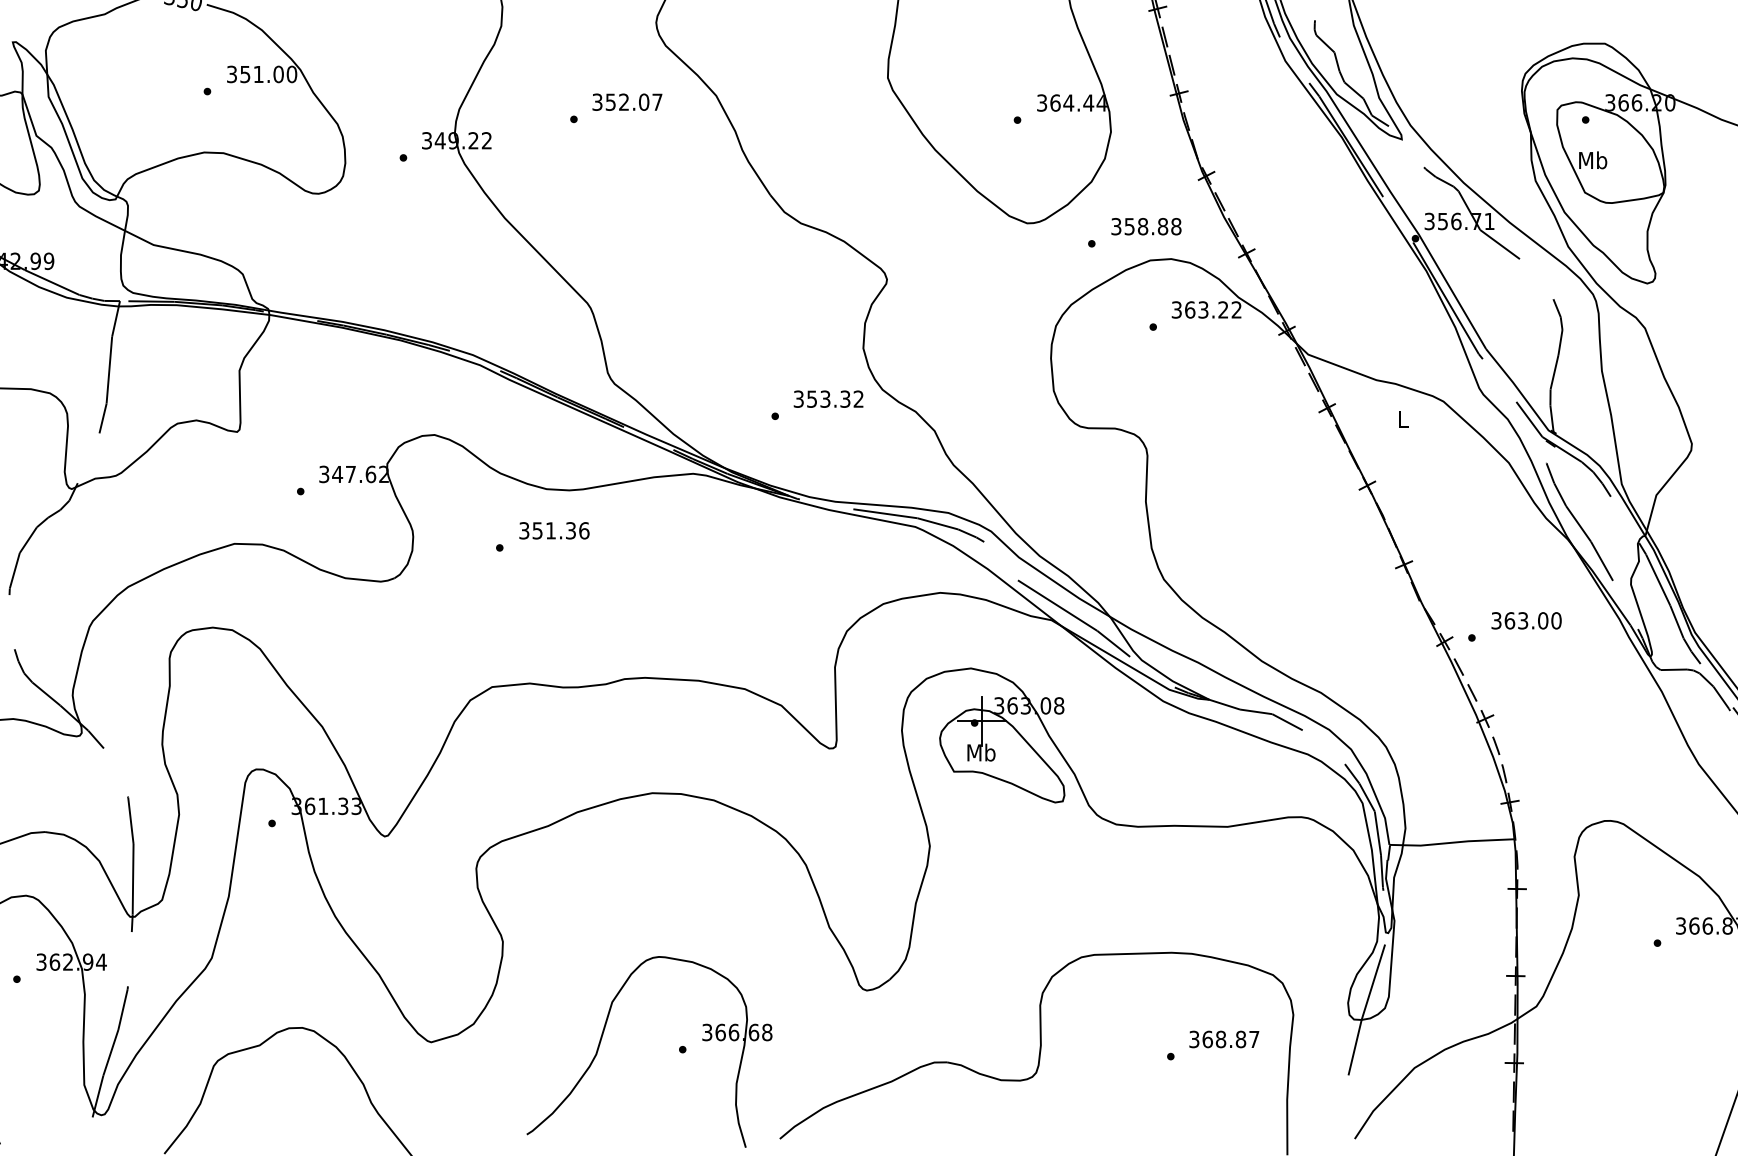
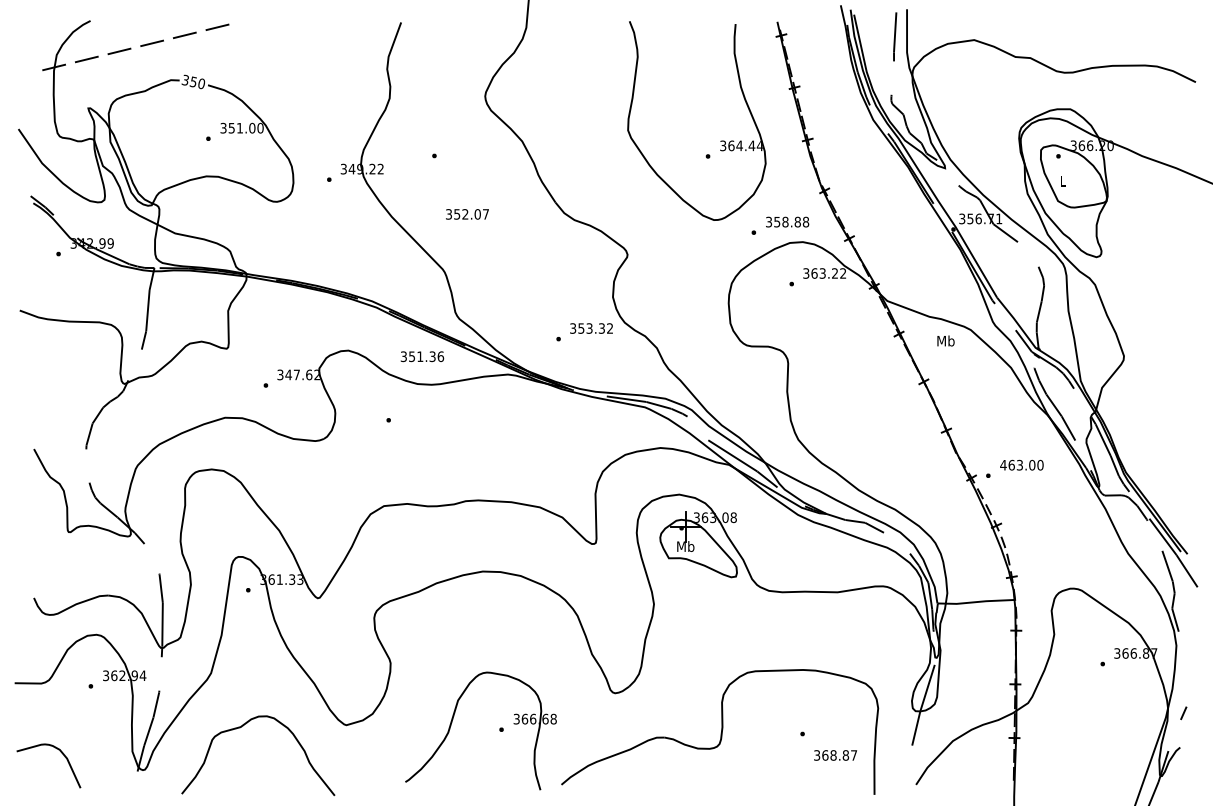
text: (627, 102) -> (467, 214), moved
text: (1592, 159) -> (1062, 180), Mb -> L
text: (1402, 418) -> (945, 340), L -> Mb
text: (554, 530) -> (422, 356), moved
text: (1496, 619) -> (1003, 464), 363.00 -> 463.00
text: (1224, 1039) -> (835, 755), moved

